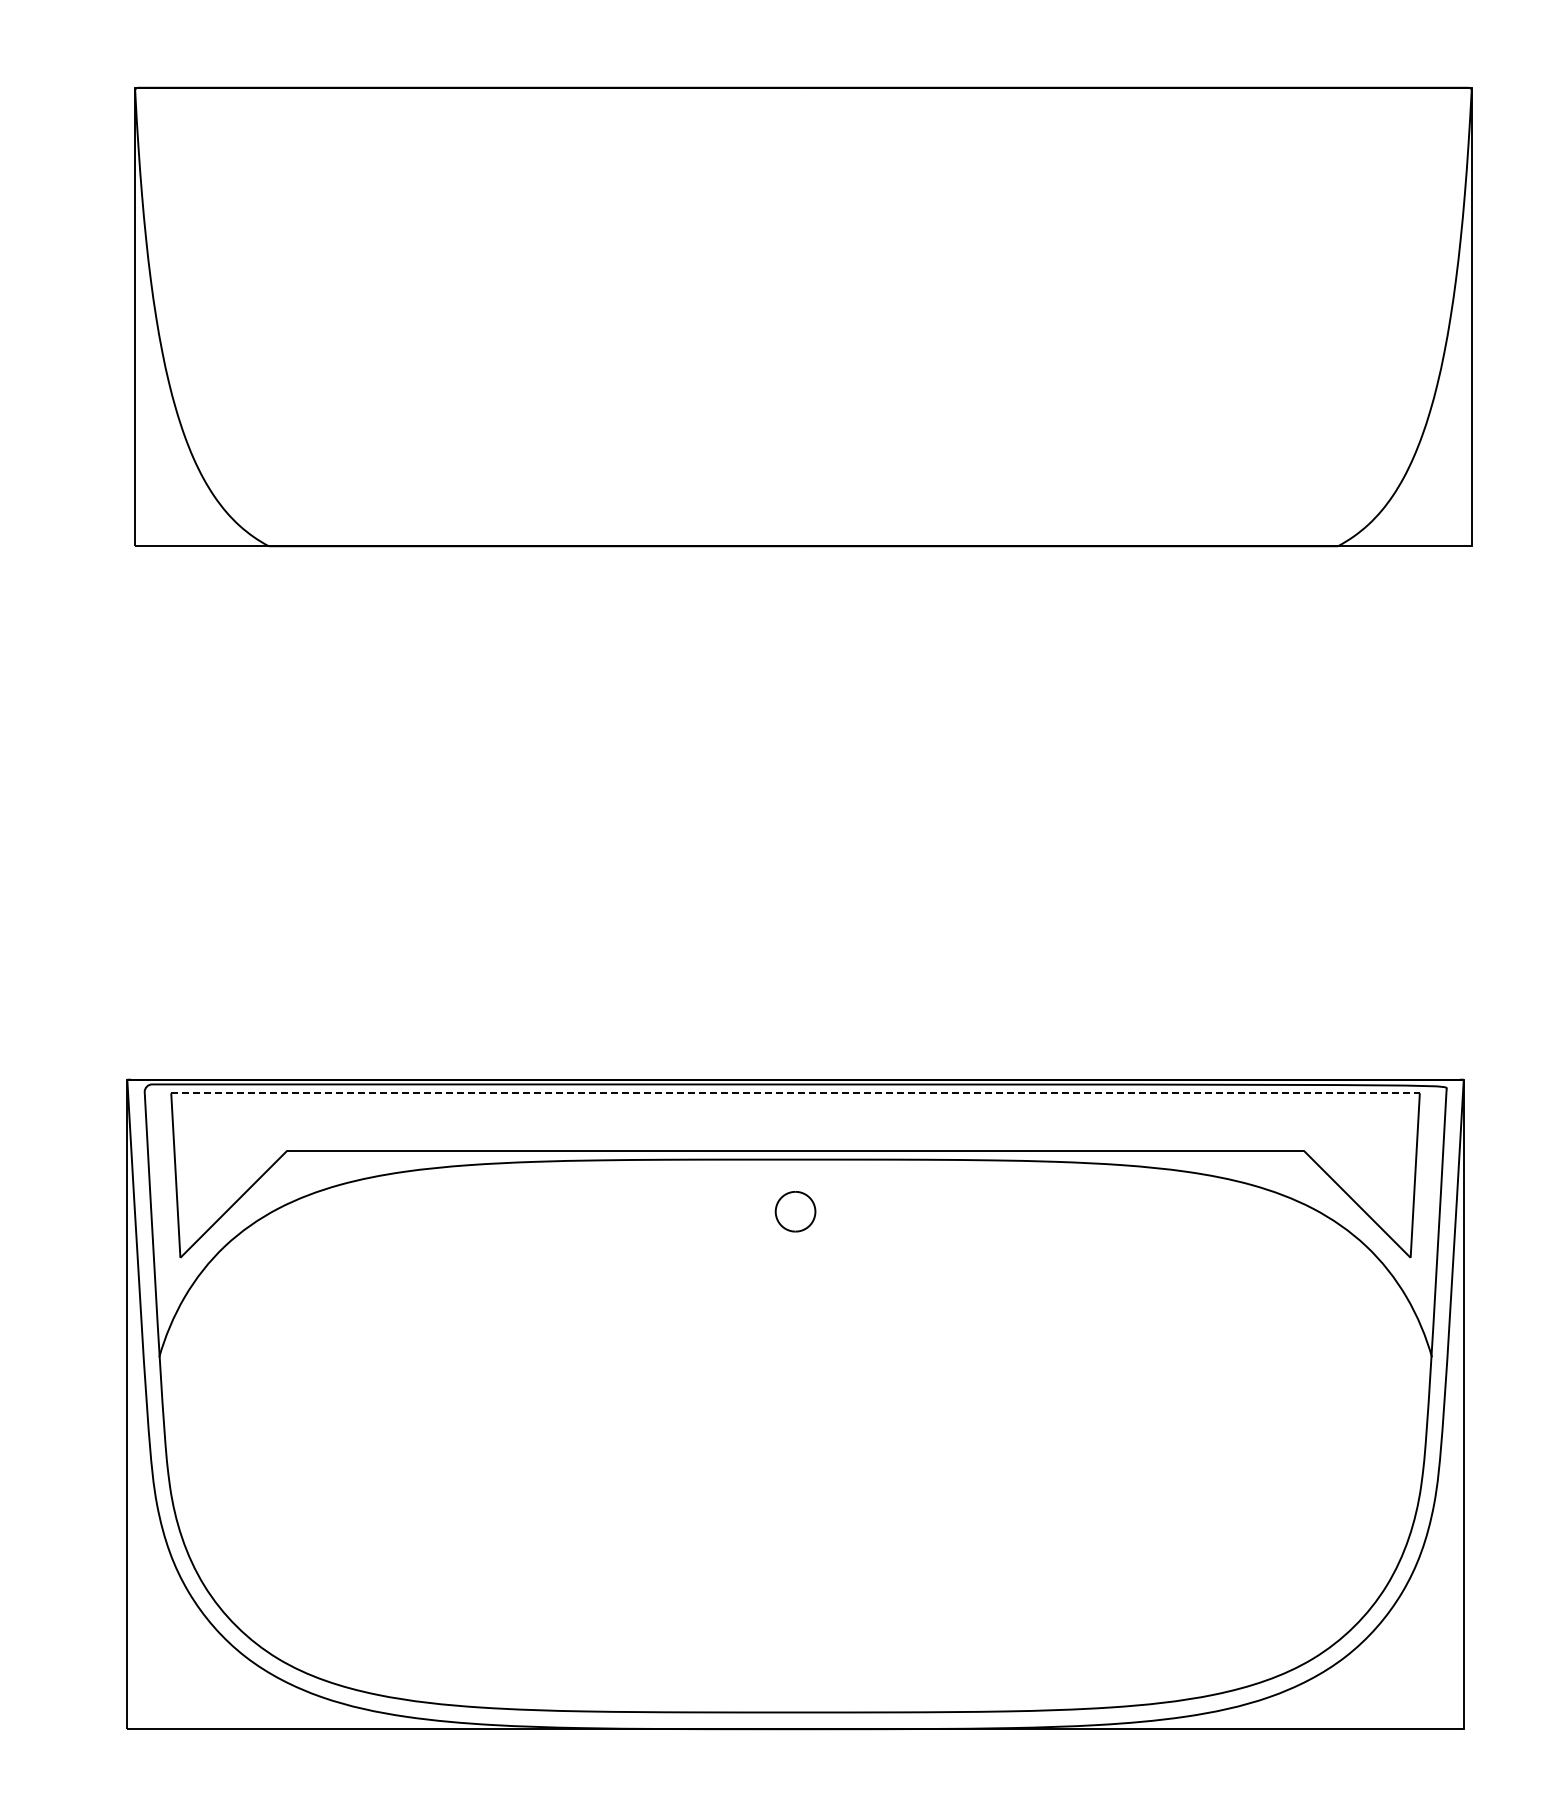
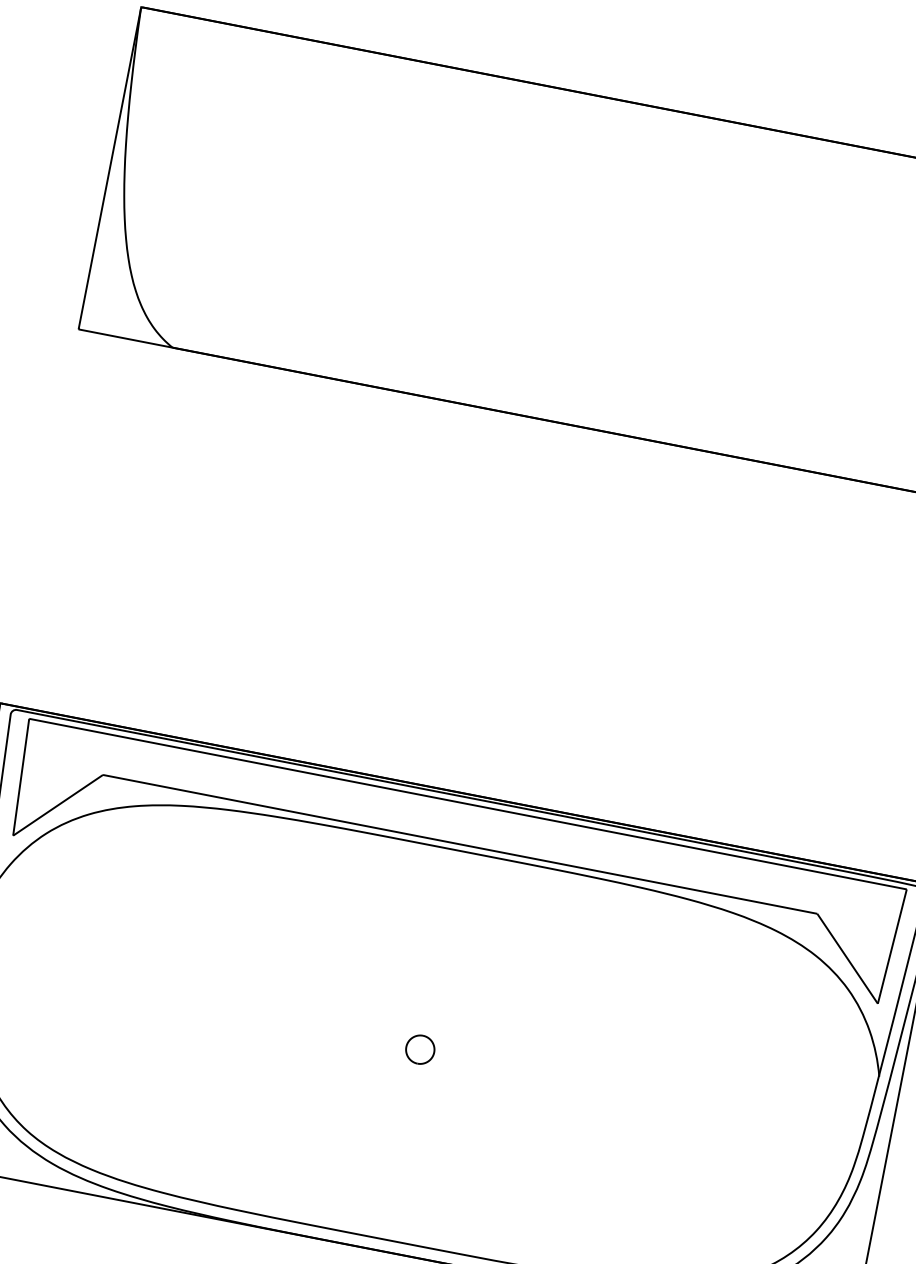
line: (796, 1093) -> (468, 804), dashed -> solid
part: (795, 1211) -> (420, 1049), moved

